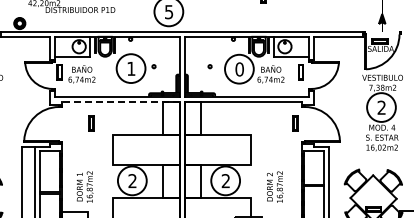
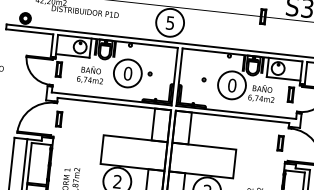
text: (131, 68) -> (128, 73), 1 -> 0
text: (81, 74) -> (90, 75), moved
line: (120, 101) -> (114, 104), dashed -> solid
part: (91, 123) -> (59, 119), moved

